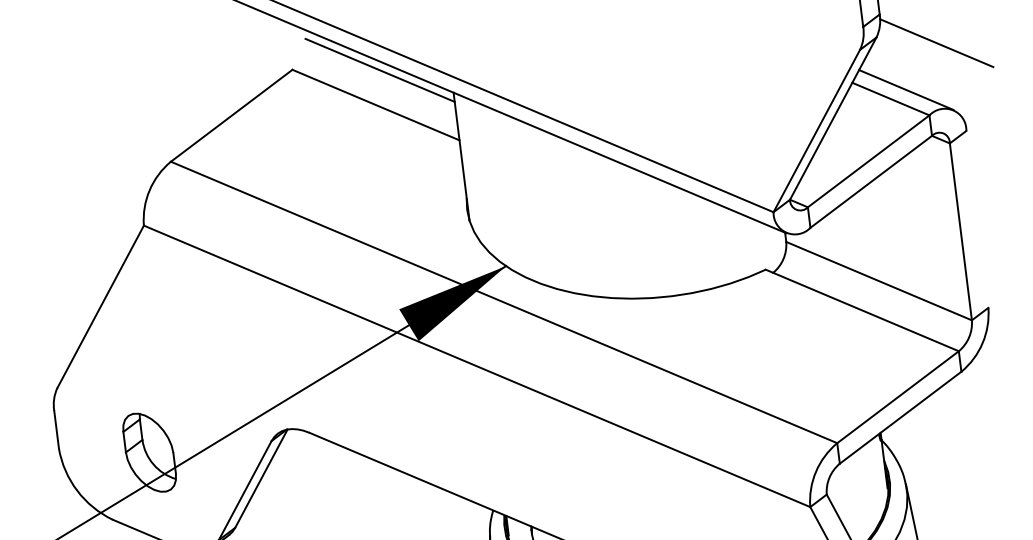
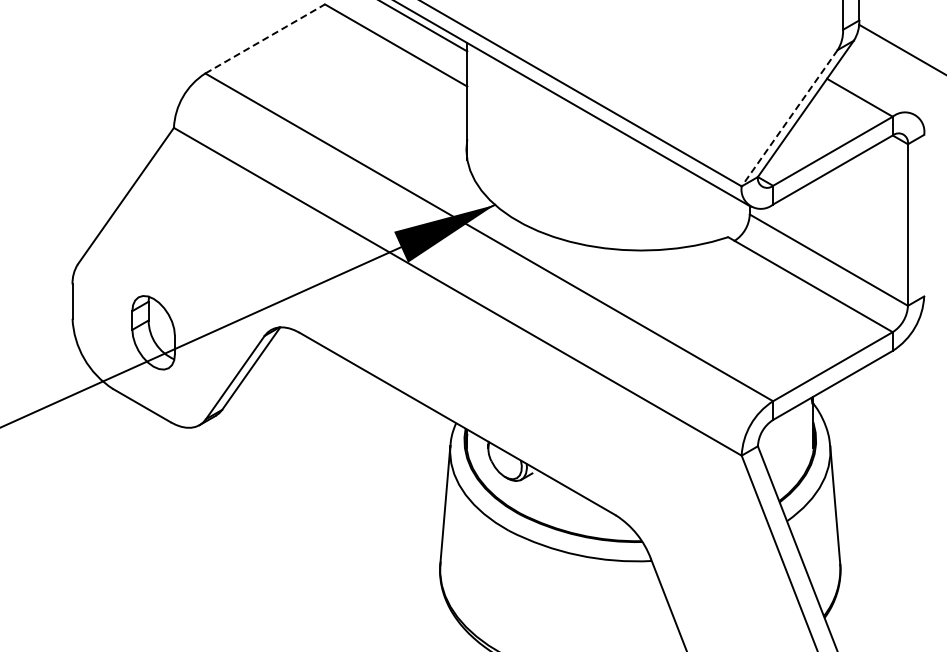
line: (906, 90) -> (874, 91), removed
line: (231, 115) -> (265, 38), solid -> dashed
line: (816, 131) -> (789, 118), solid -> dashed

